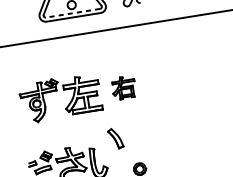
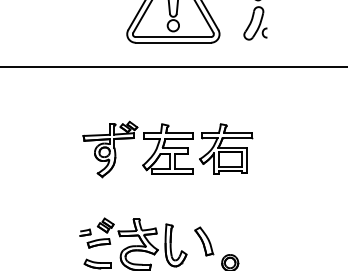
line: (73, 13) -> (173, 37), dashed -> solid
part: (124, 87) -> (226, 148), size x1.67
part: (116, 138) -> (204, 241), moved

